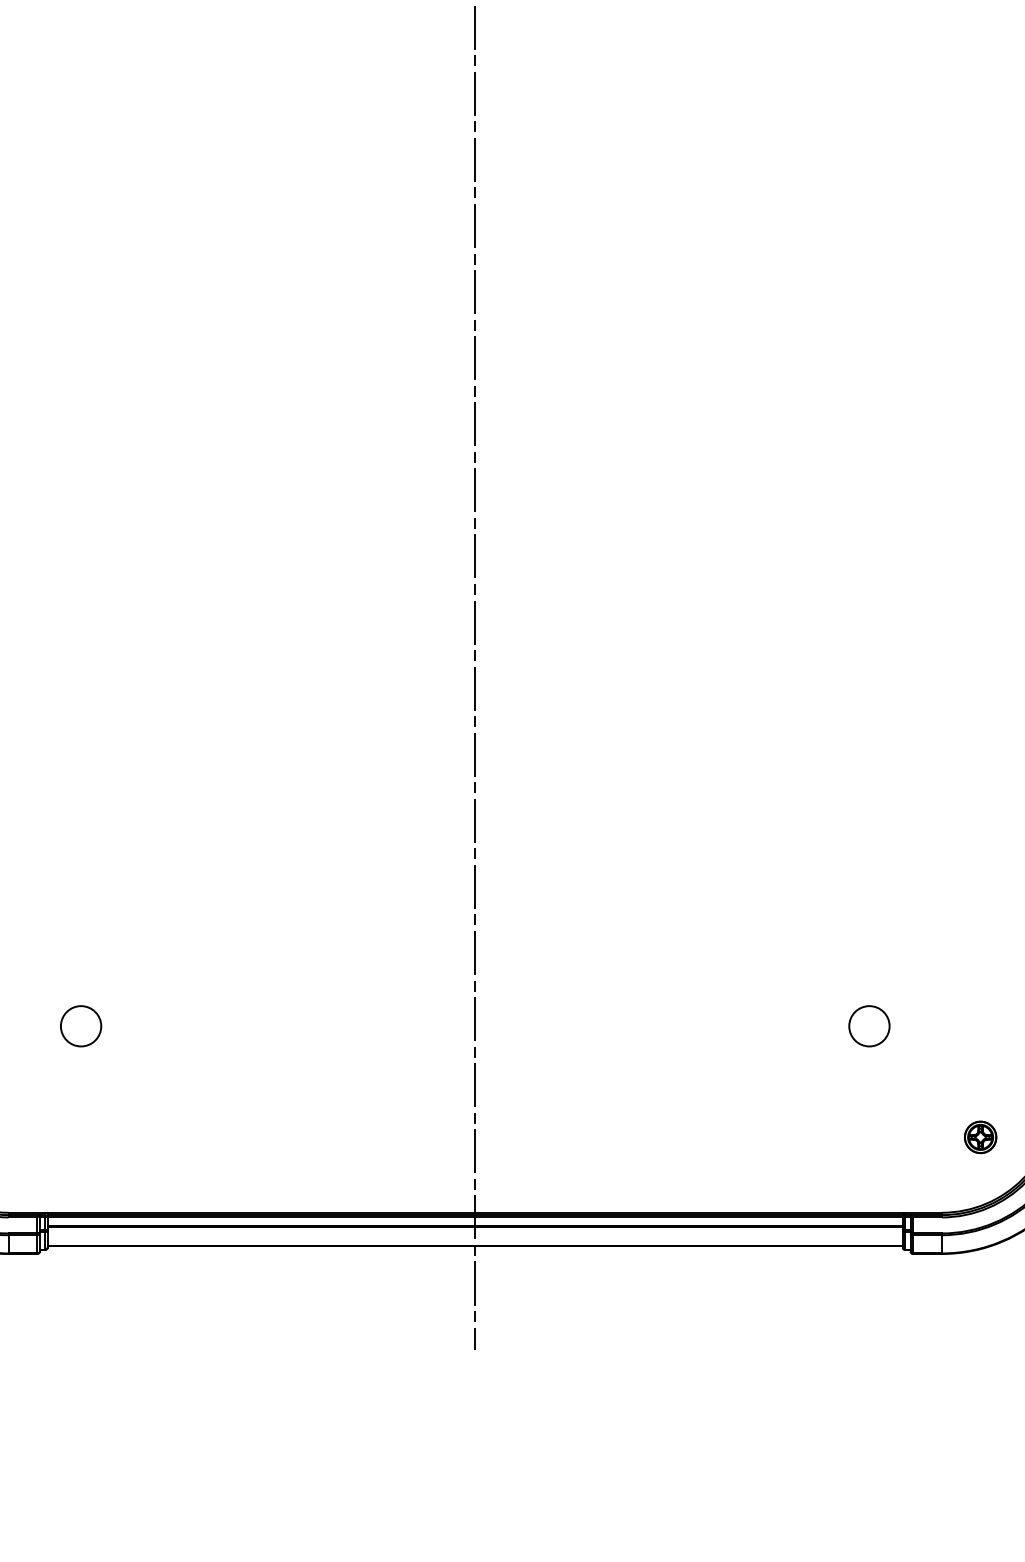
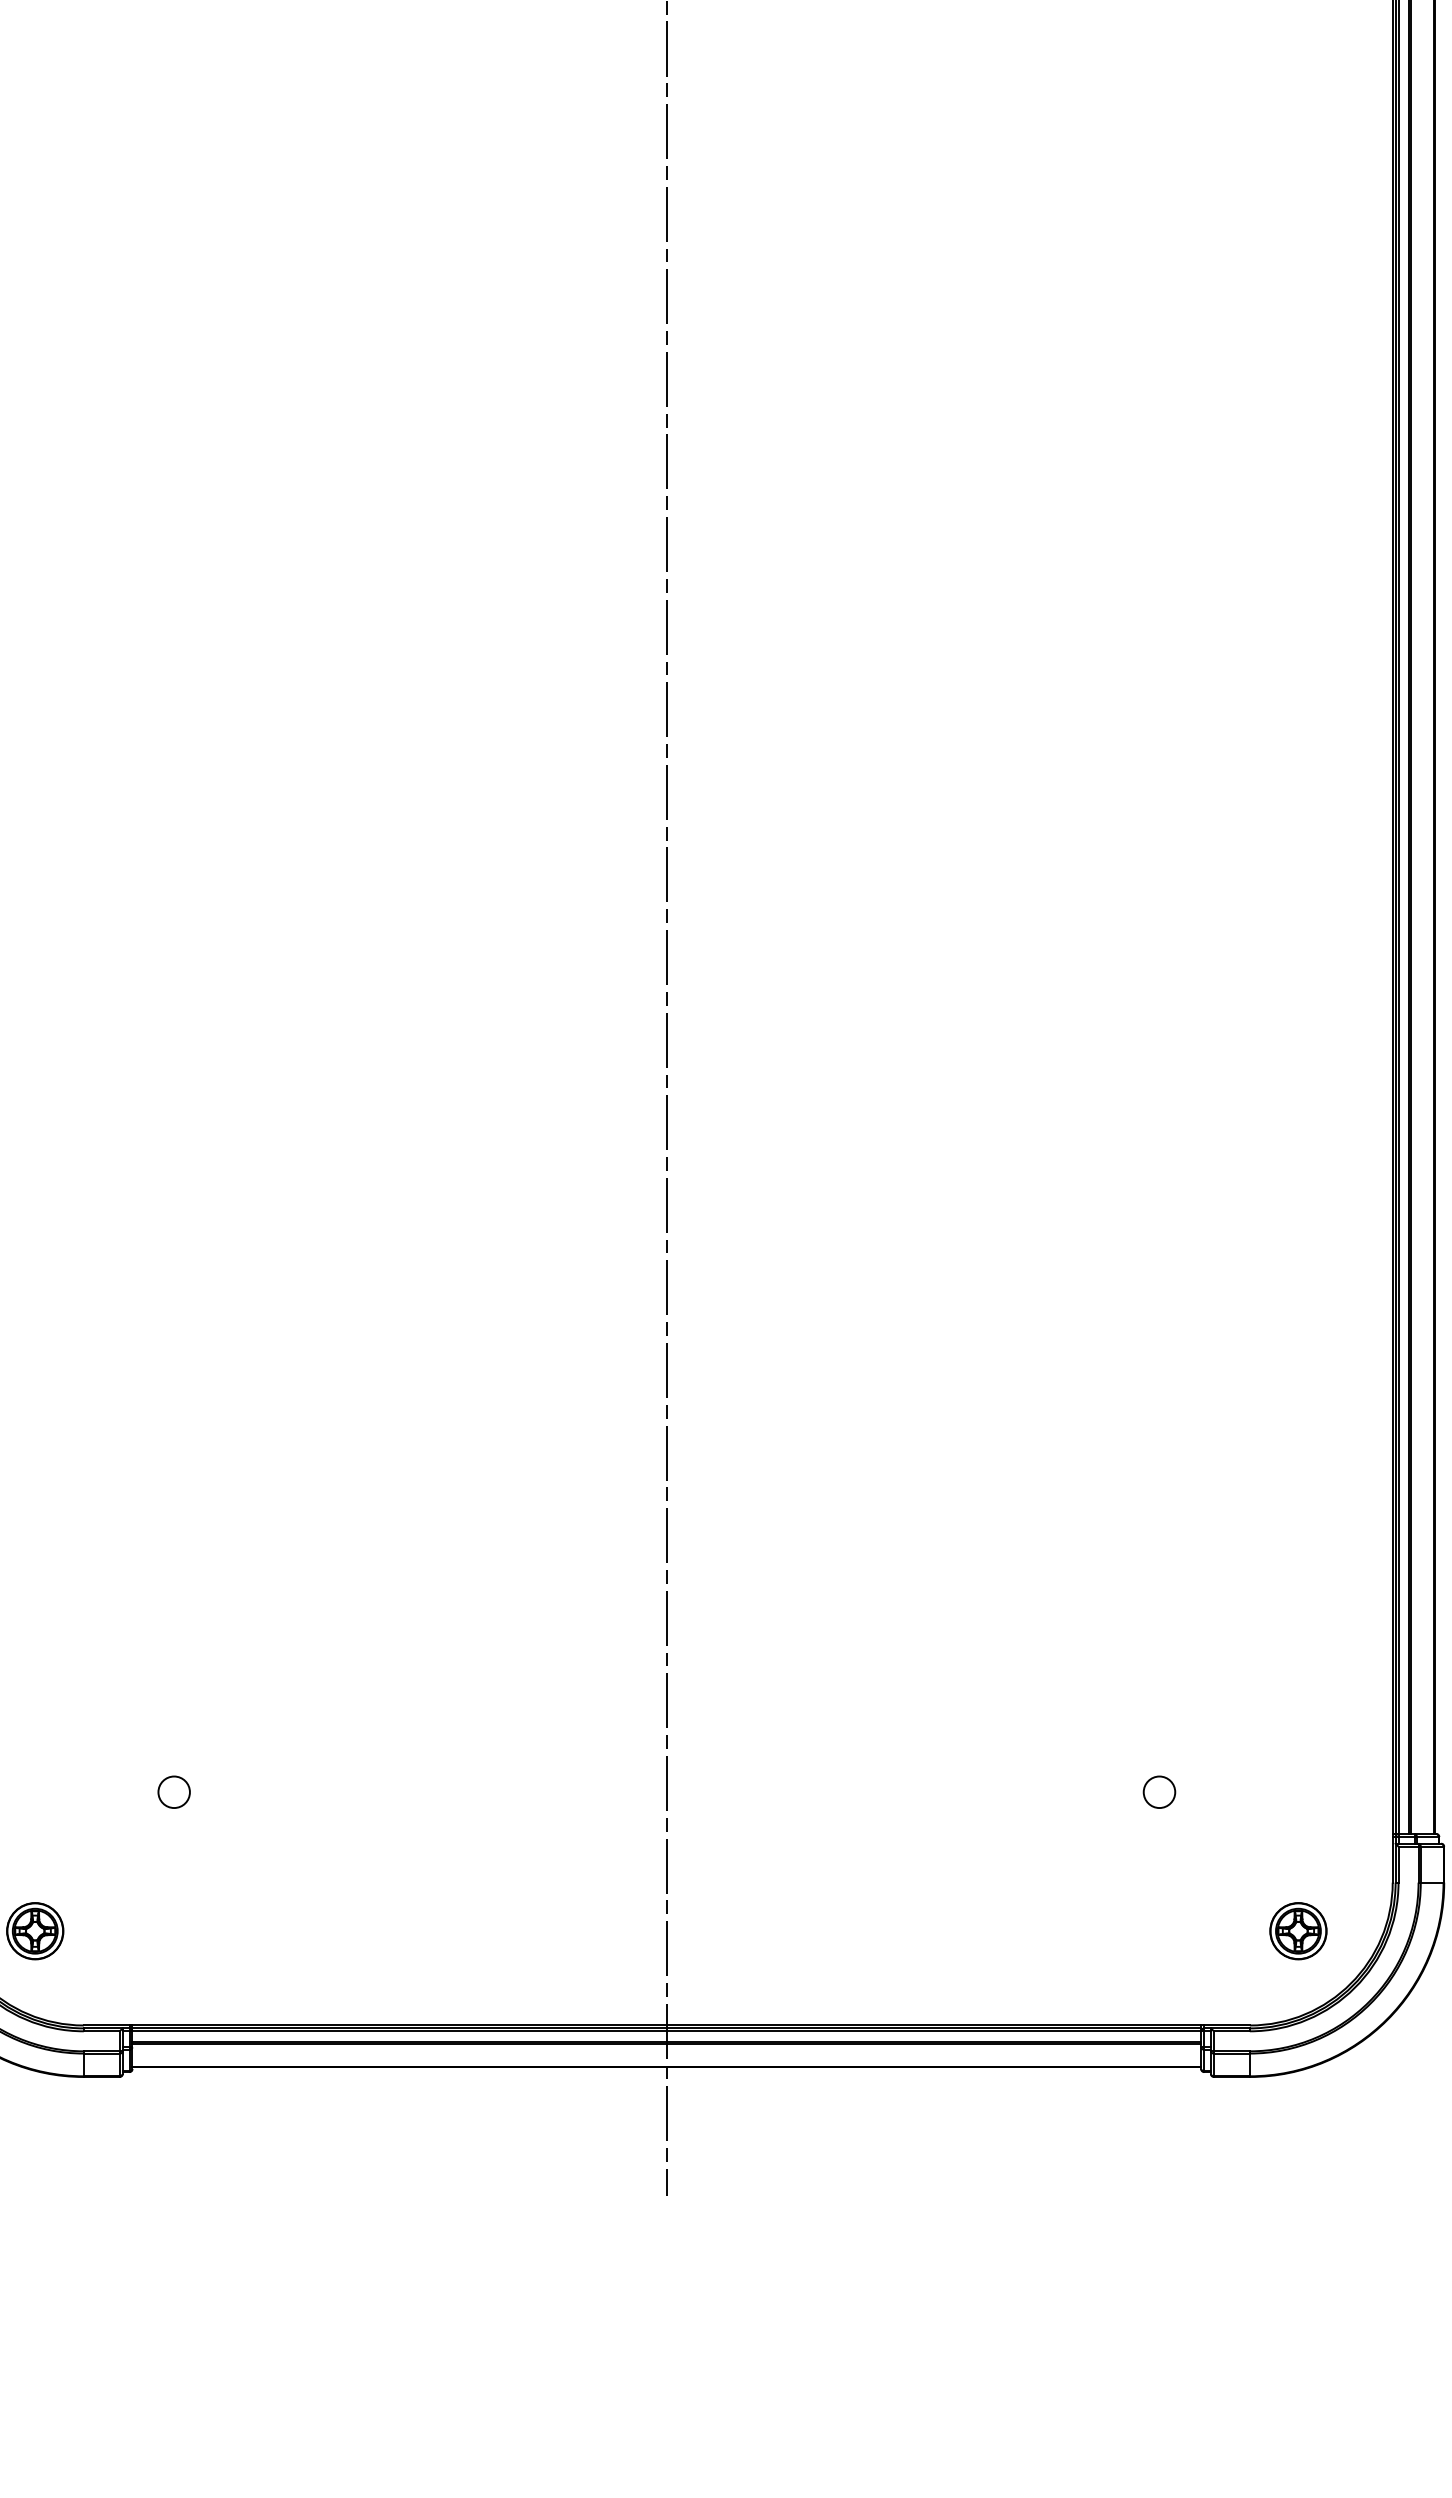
circle: (80, 1025) -> (173, 1791), size x0.62
circle: (869, 1025) -> (1159, 1791), size x0.62
part: (980, 1137) -> (1298, 1931), size x1.43

